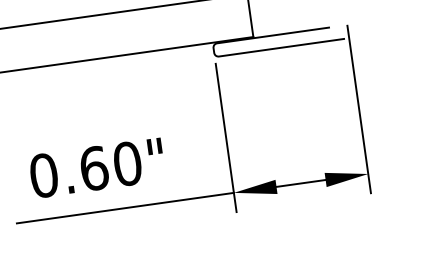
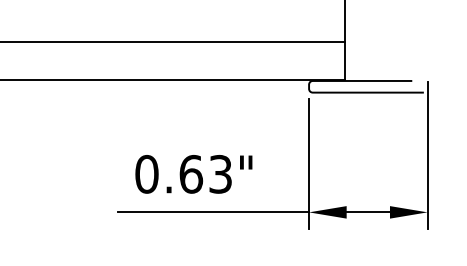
text: (127, 164) -> (220, 174), 0.60" -> 0.63"

